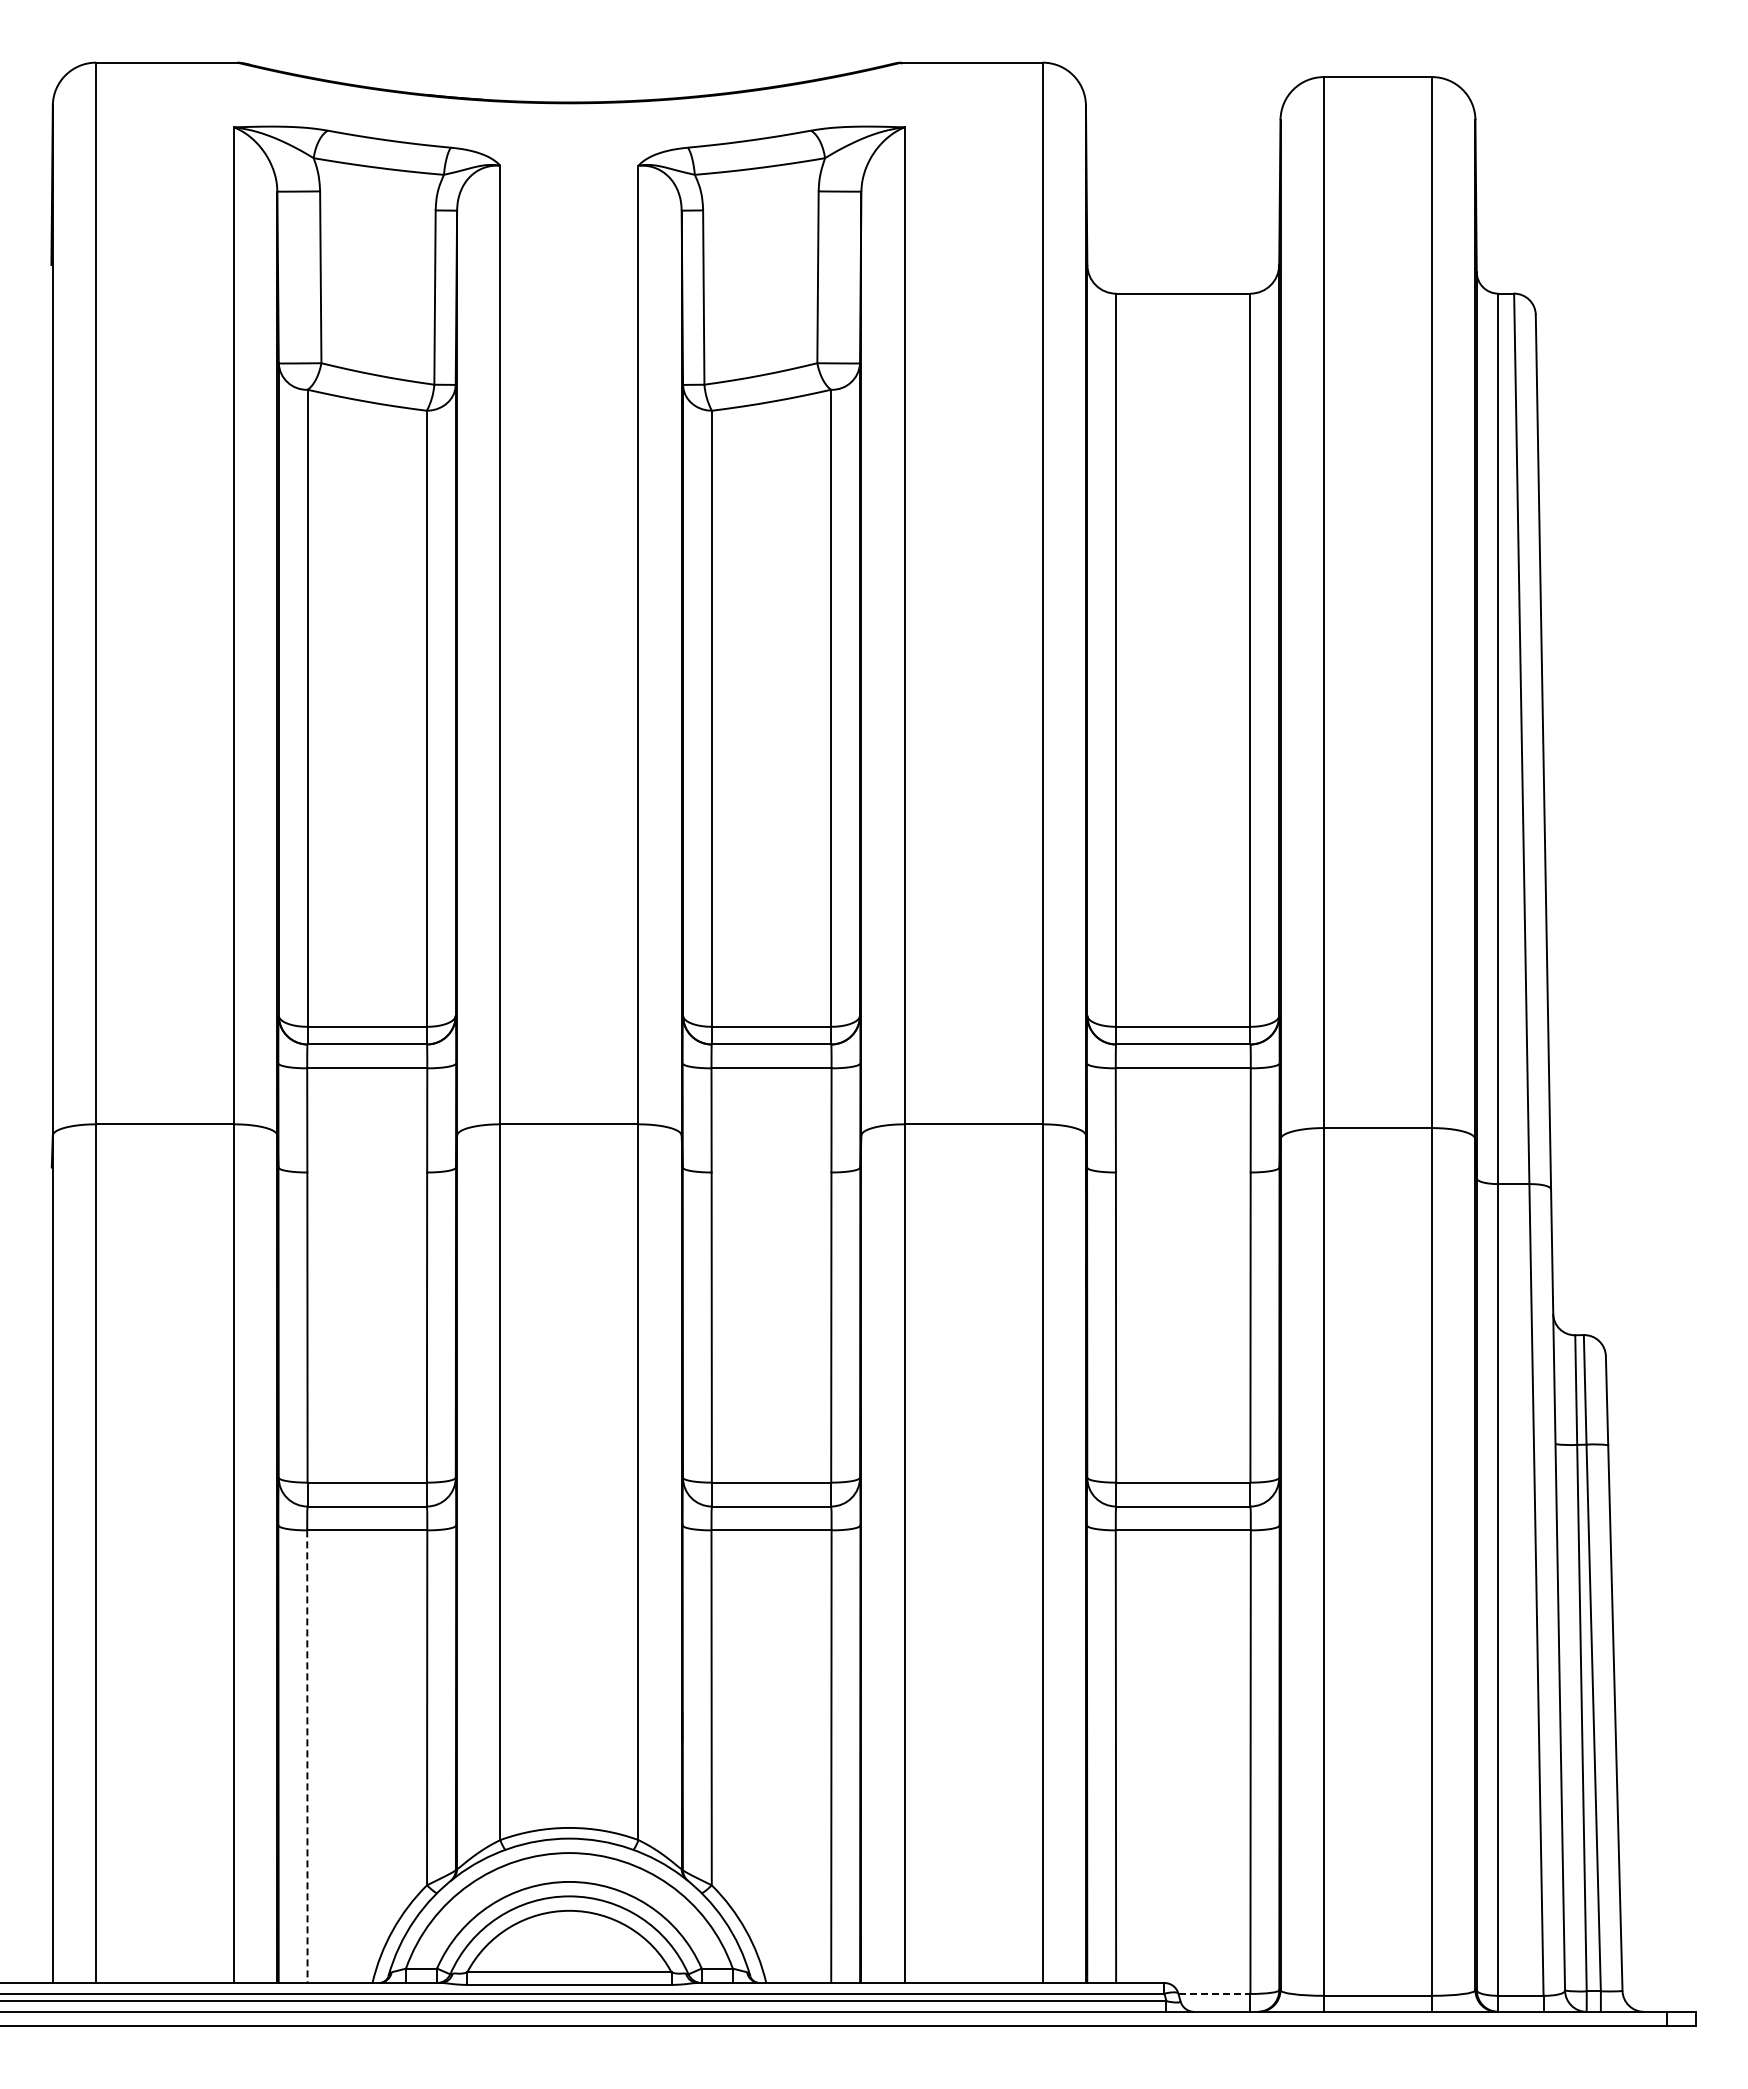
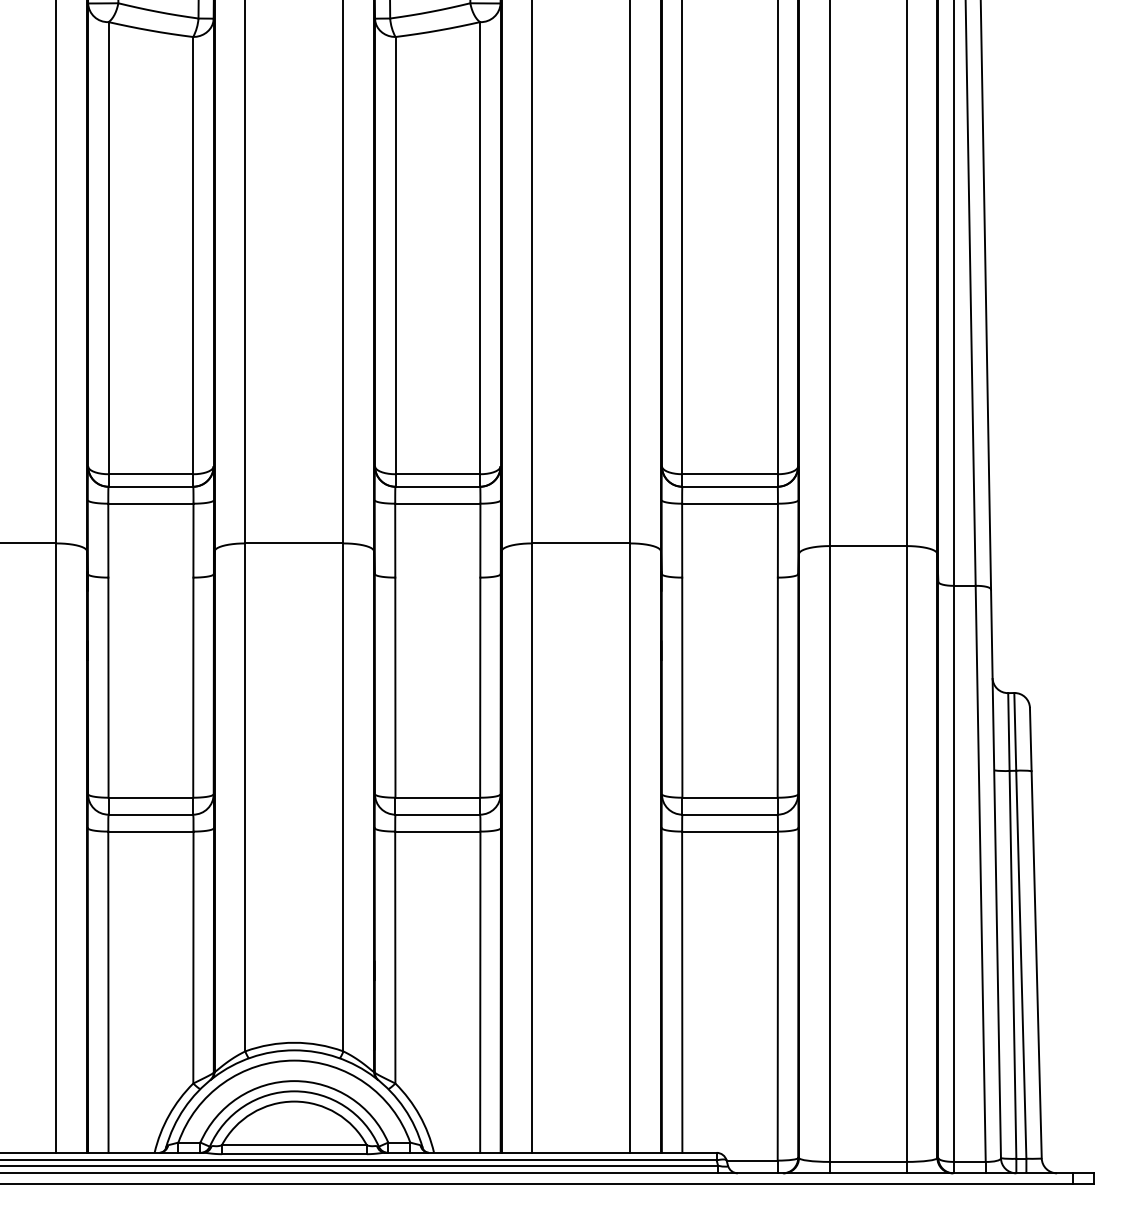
line: (307, 1757) -> (108, 992), dashed -> solid
line: (1214, 1993) -> (752, 1160), dashed -> solid

